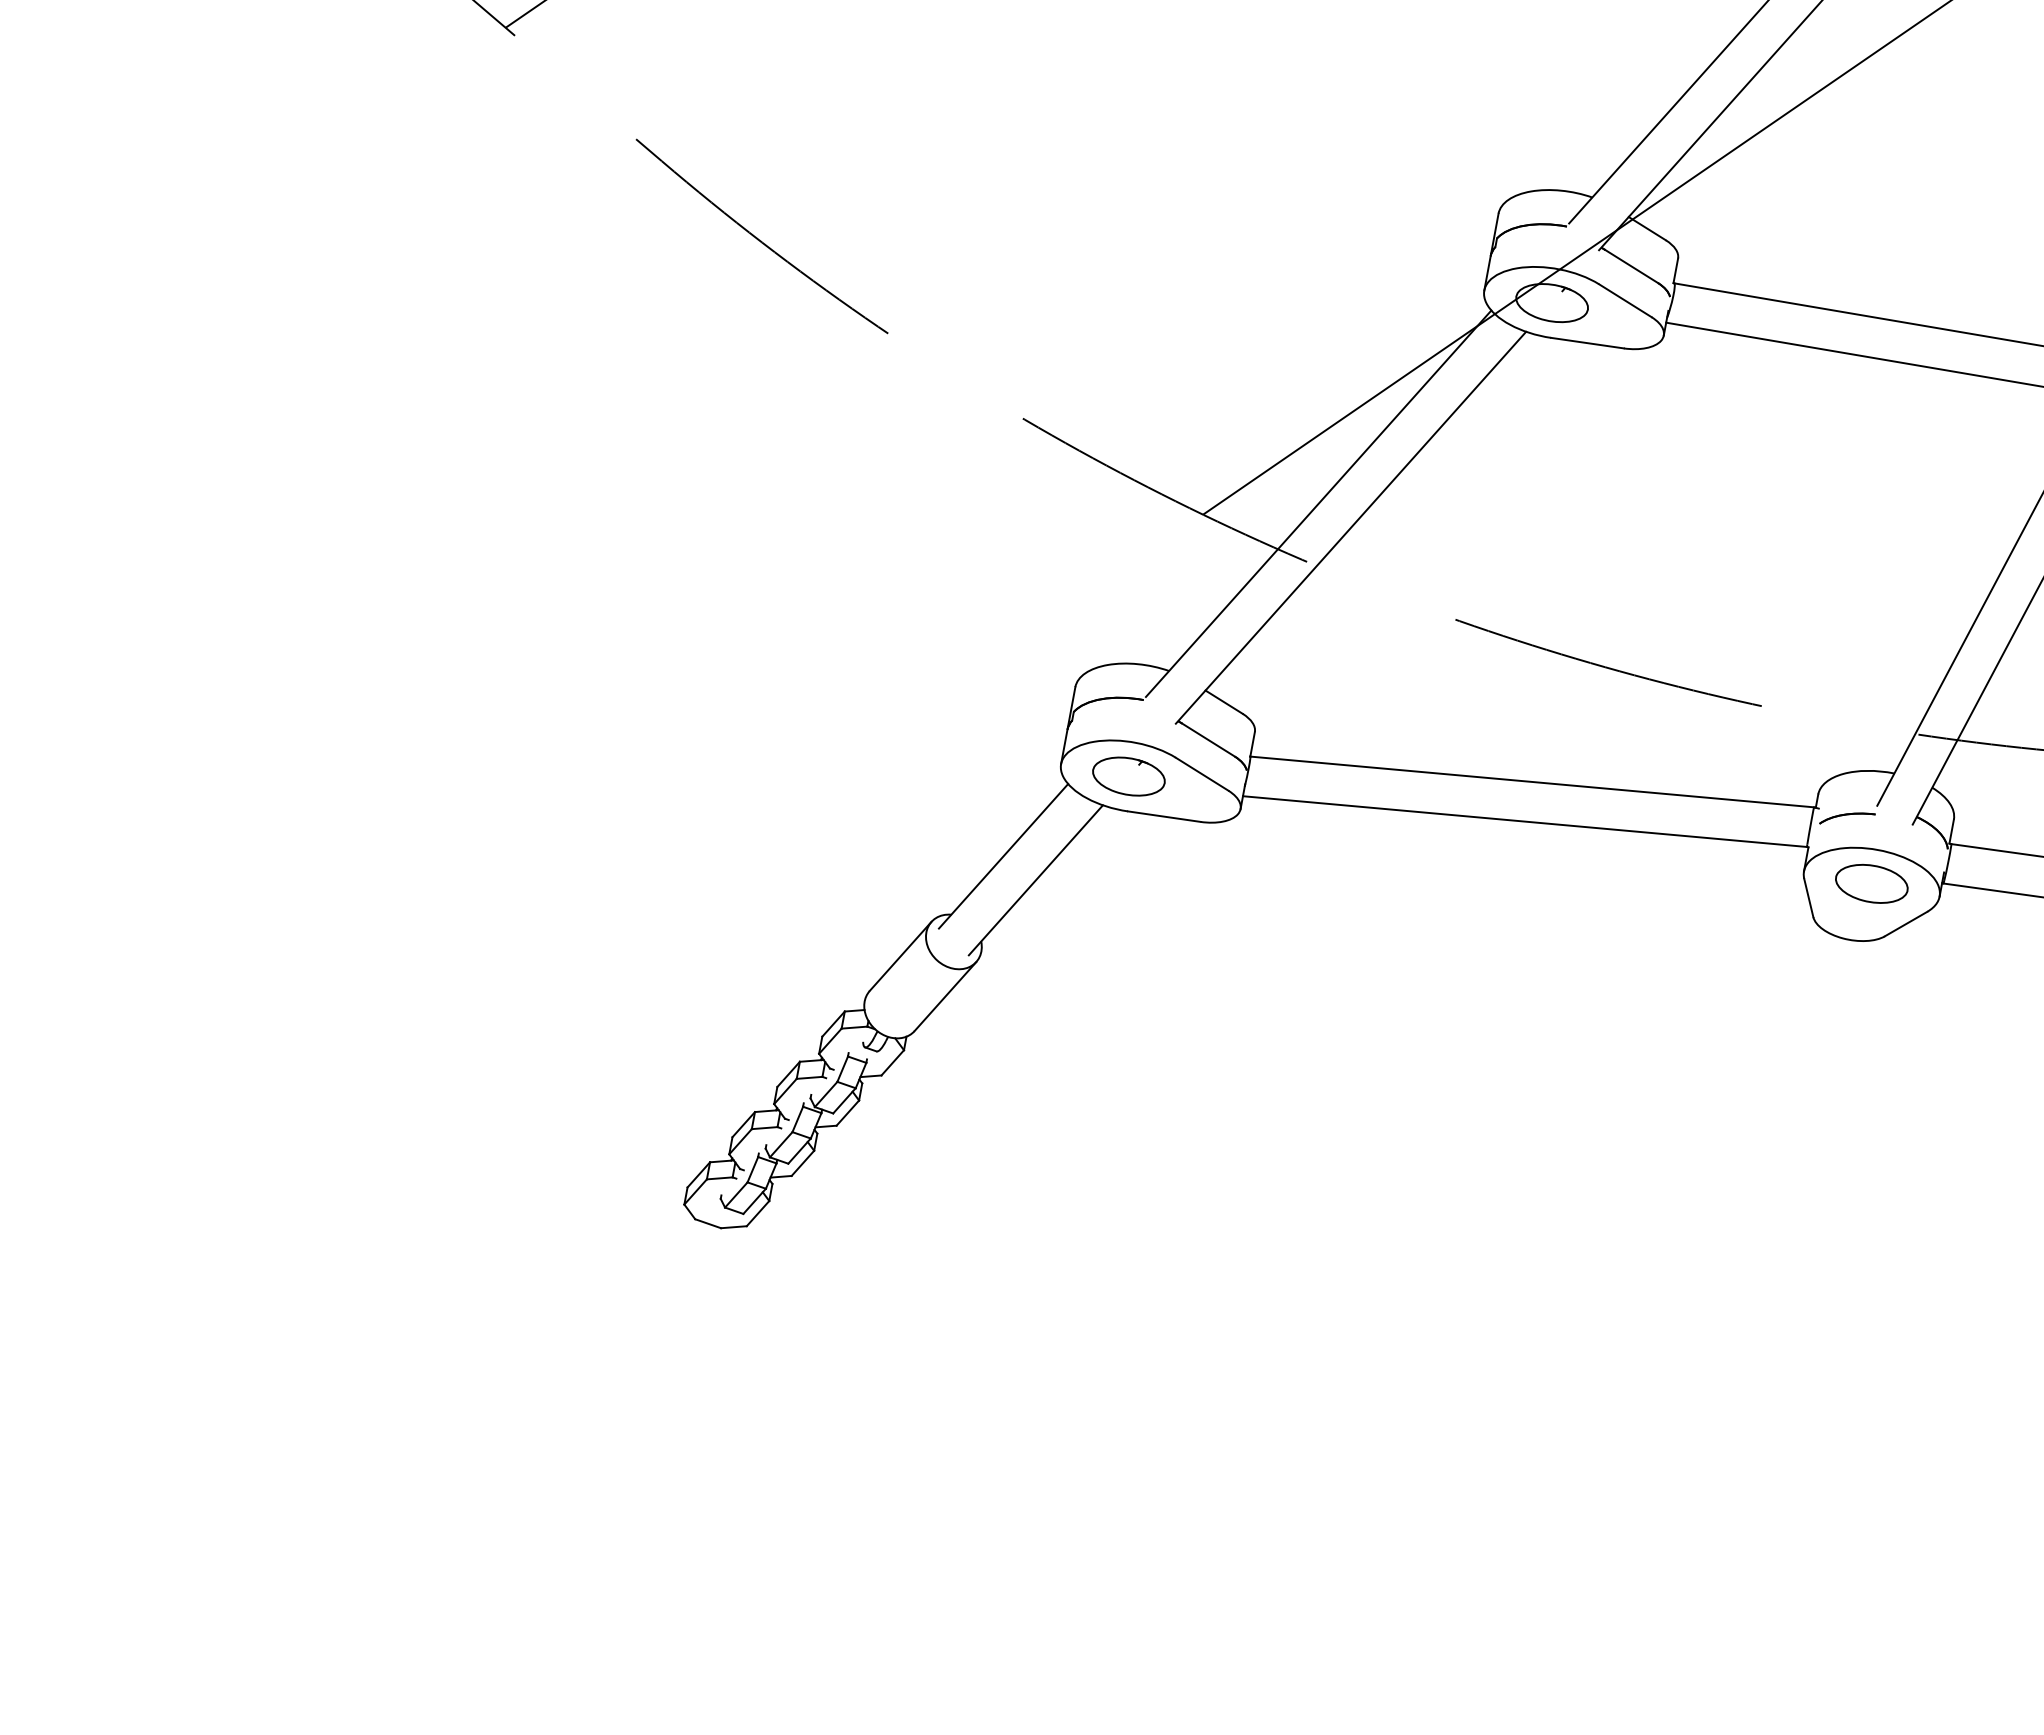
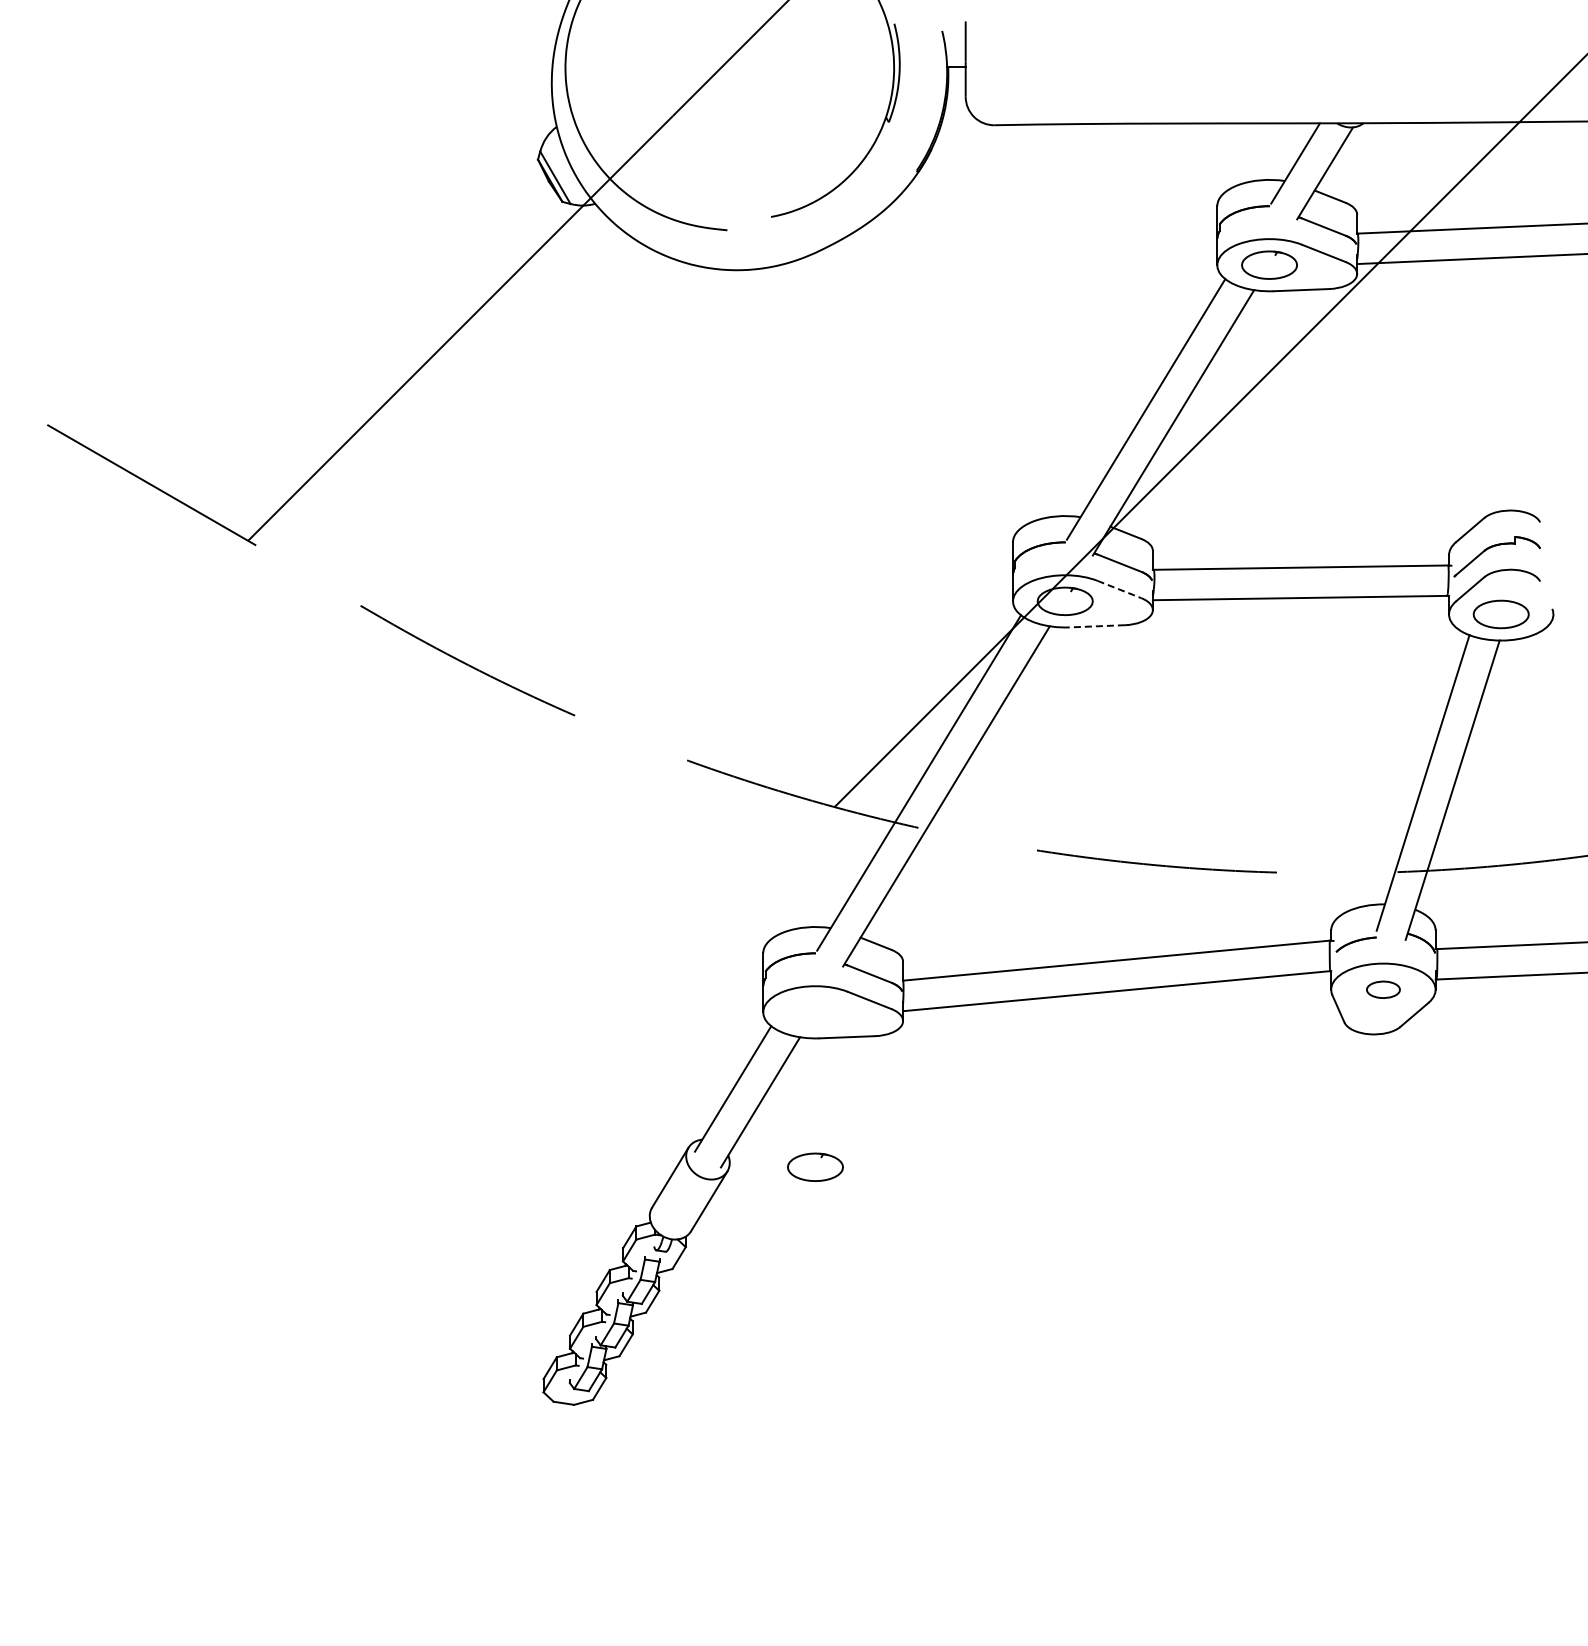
line: (1625, 300) -> (1119, 589), solid -> dashed
line: (1587, 343) -> (1097, 626), solid -> dashed
part: (1129, 775) -> (815, 1166), moved
part: (1871, 883) -> (1383, 989), size x0.6

